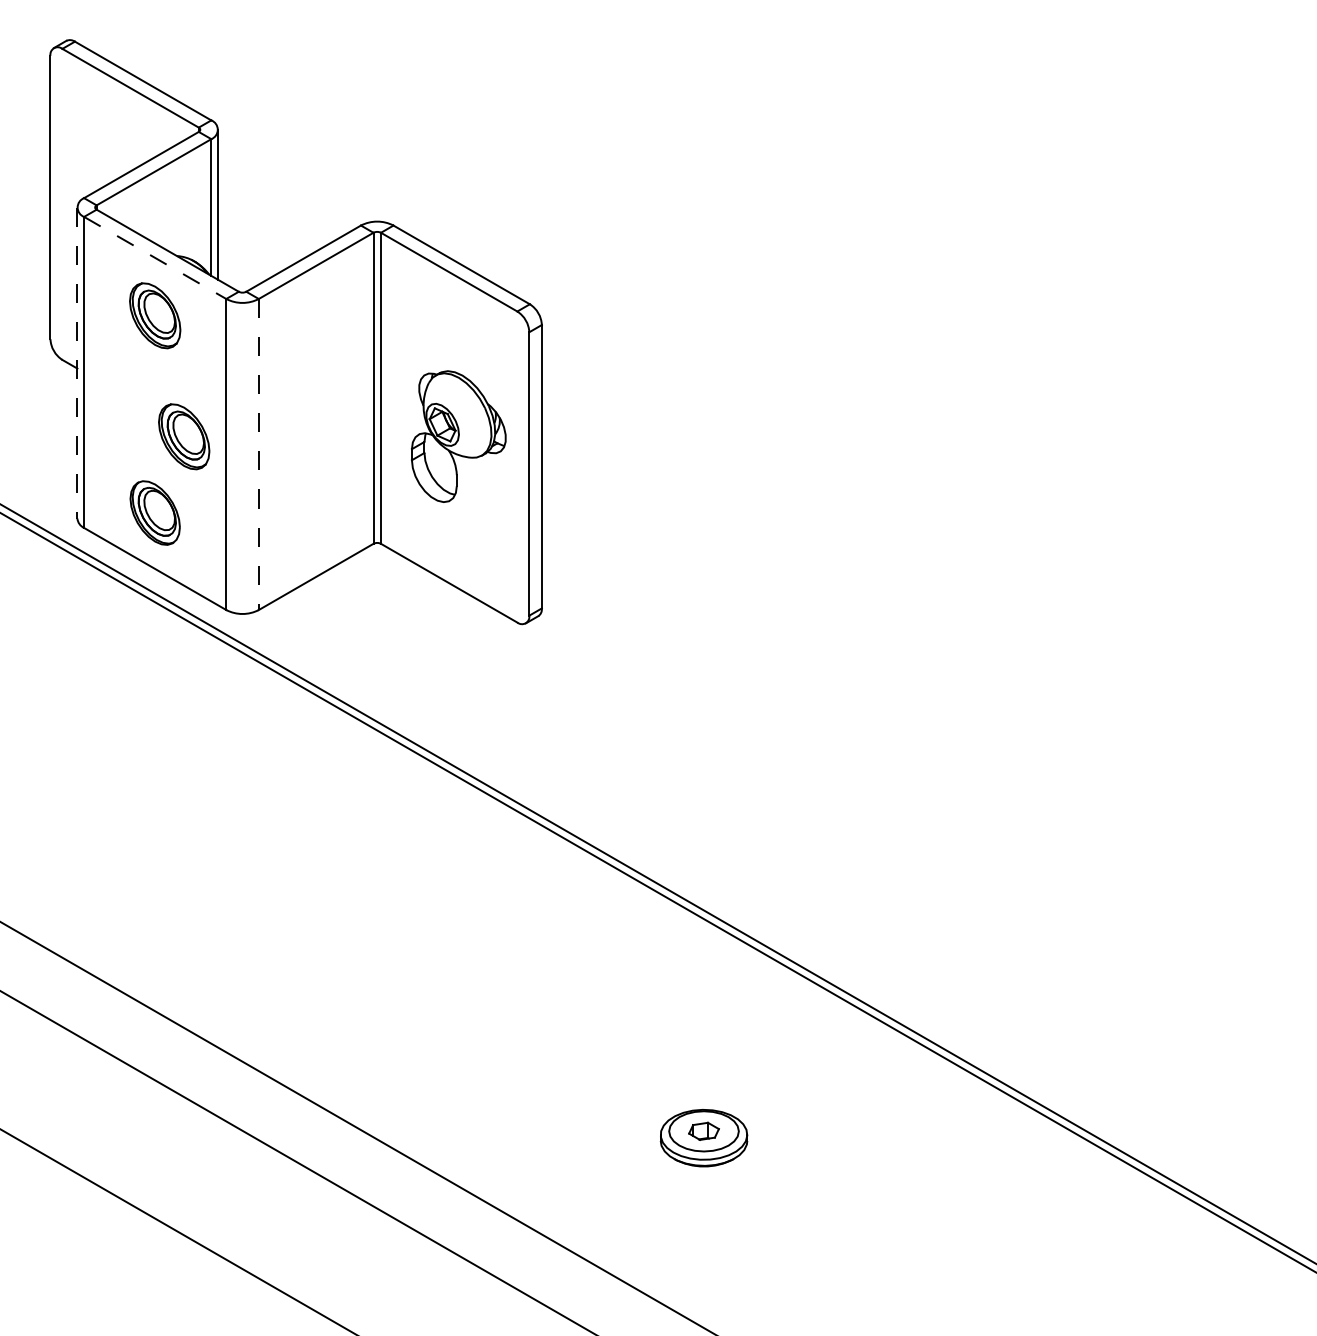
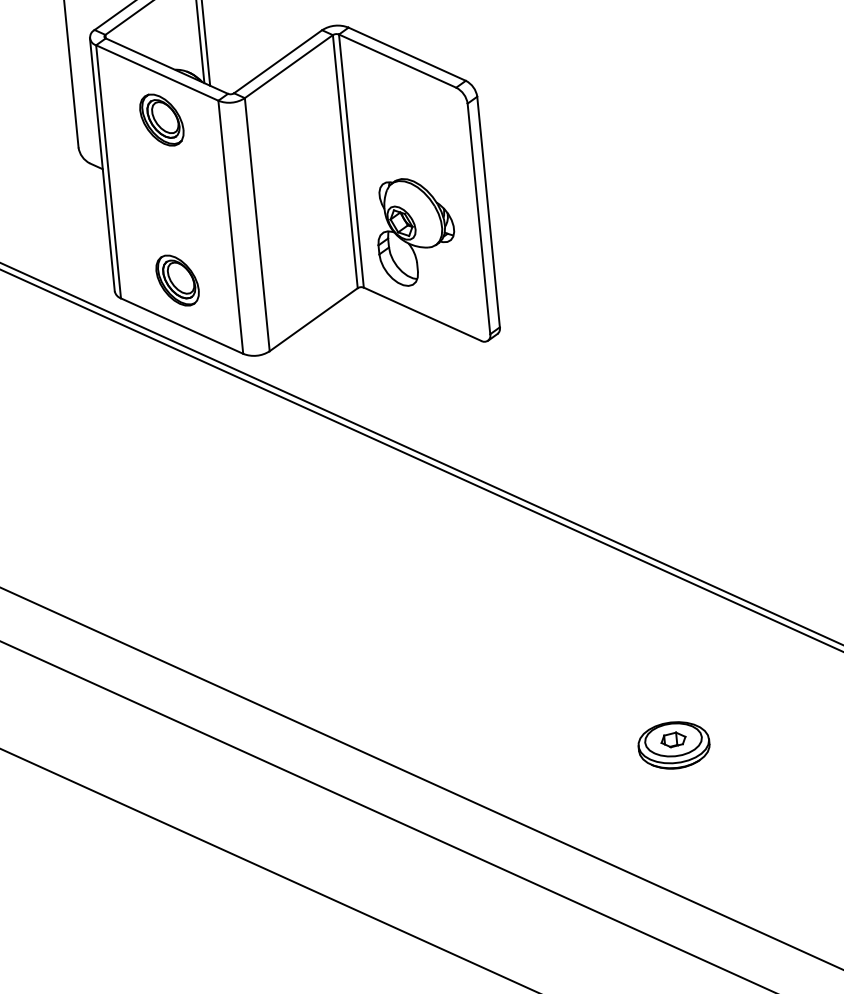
line: (155, 258) -> (157, 73), dashed -> solid
line: (77, 363) -> (102, 165), dashed -> solid
part: (184, 436) -> (195, 215), removed
part: (458, 436) -> (415, 231), moved
line: (258, 454) -> (257, 224), dashed -> solid

